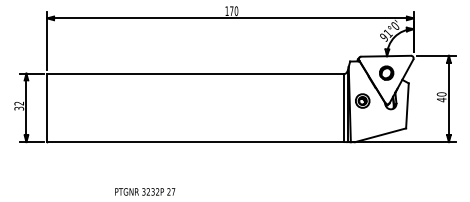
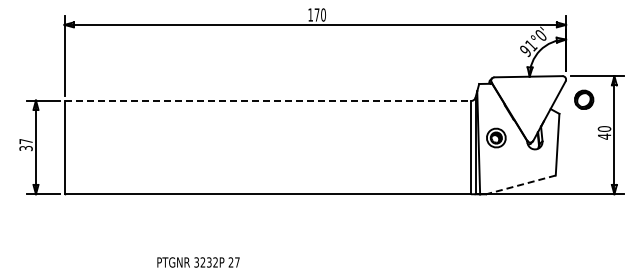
part: (386, 72) -> (584, 99), moved
line: (196, 74) -> (268, 101), solid -> dashed
text: (18, 103) -> (25, 141), 32 -> 37
line: (380, 135) -> (520, 185), solid -> dashed

